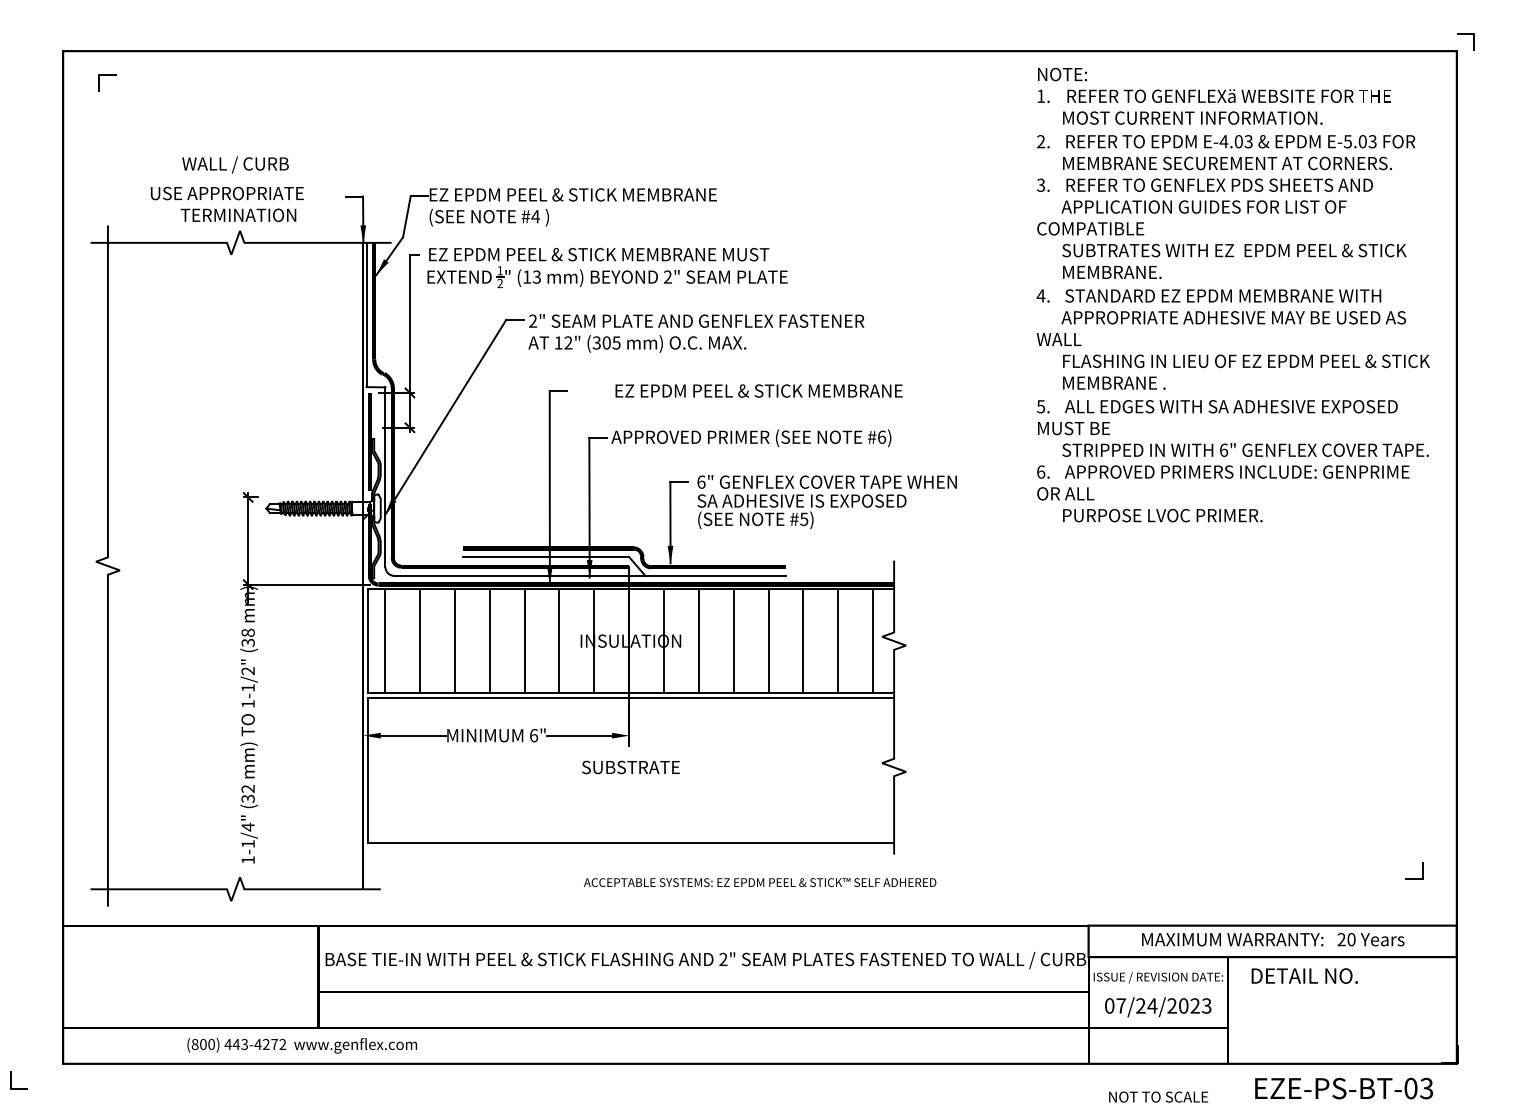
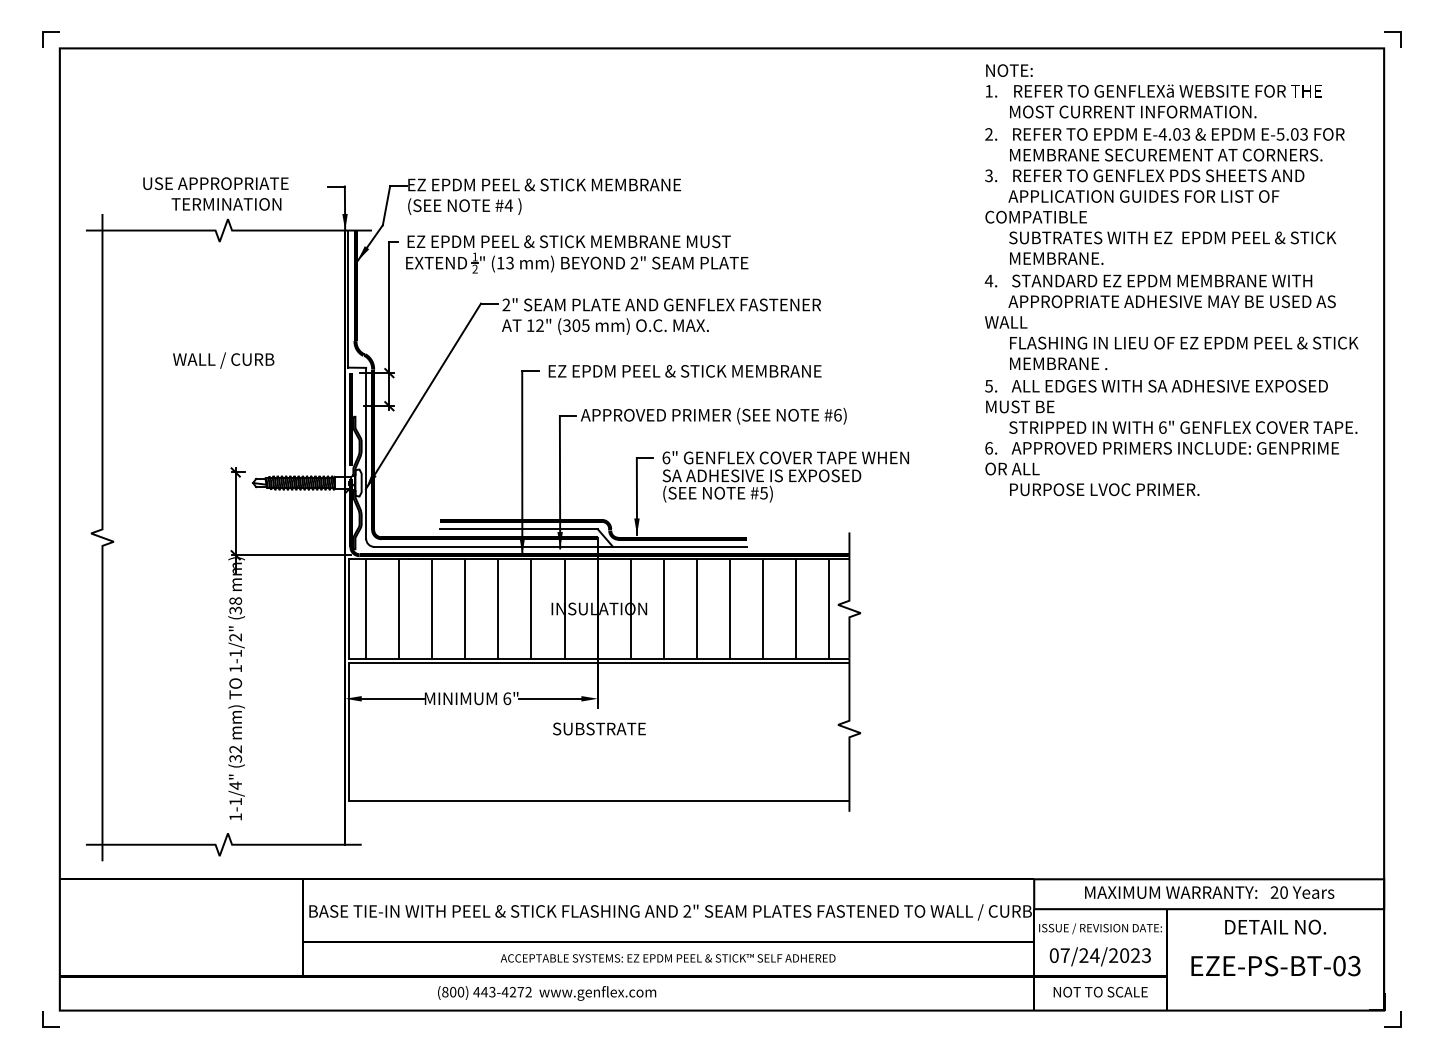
line: (106, 75) -> (50, 32), moved
text: (235, 164) -> (223, 360), moved
text: (758, 391) -> (684, 371), moved
line: (1414, 878) -> (1392, 1026), moved
text: (759, 882) -> (667, 958), moved
text: (1304, 975) -> (1275, 926), moved
text: (302, 1045) -> (547, 993), moved
line: (11, 1080) -> (43, 1019), moved
text: (1343, 1089) -> (1275, 966), moved
text: (1158, 1096) -> (1100, 991), moved

